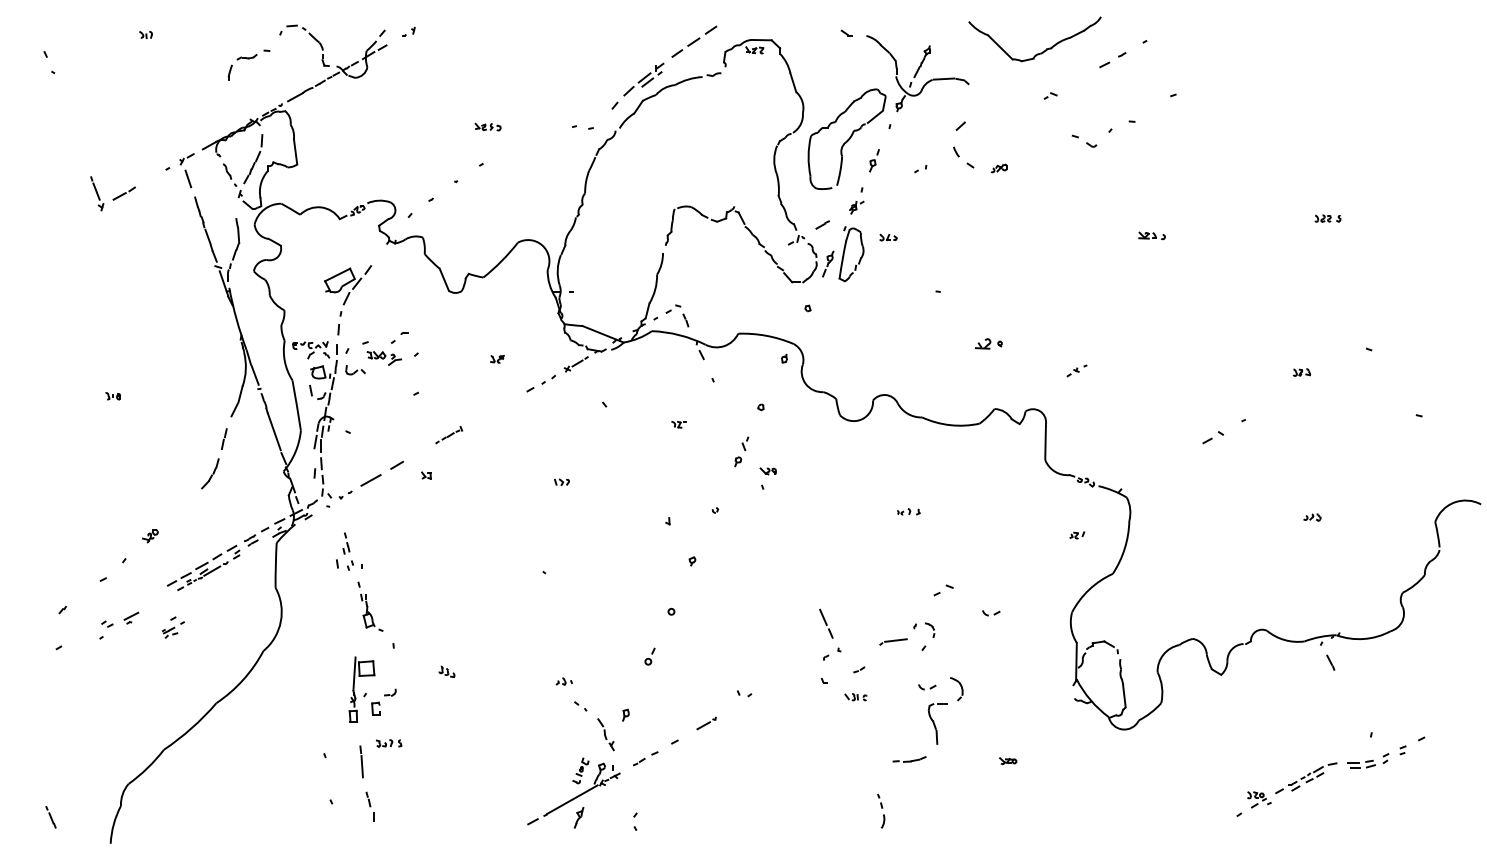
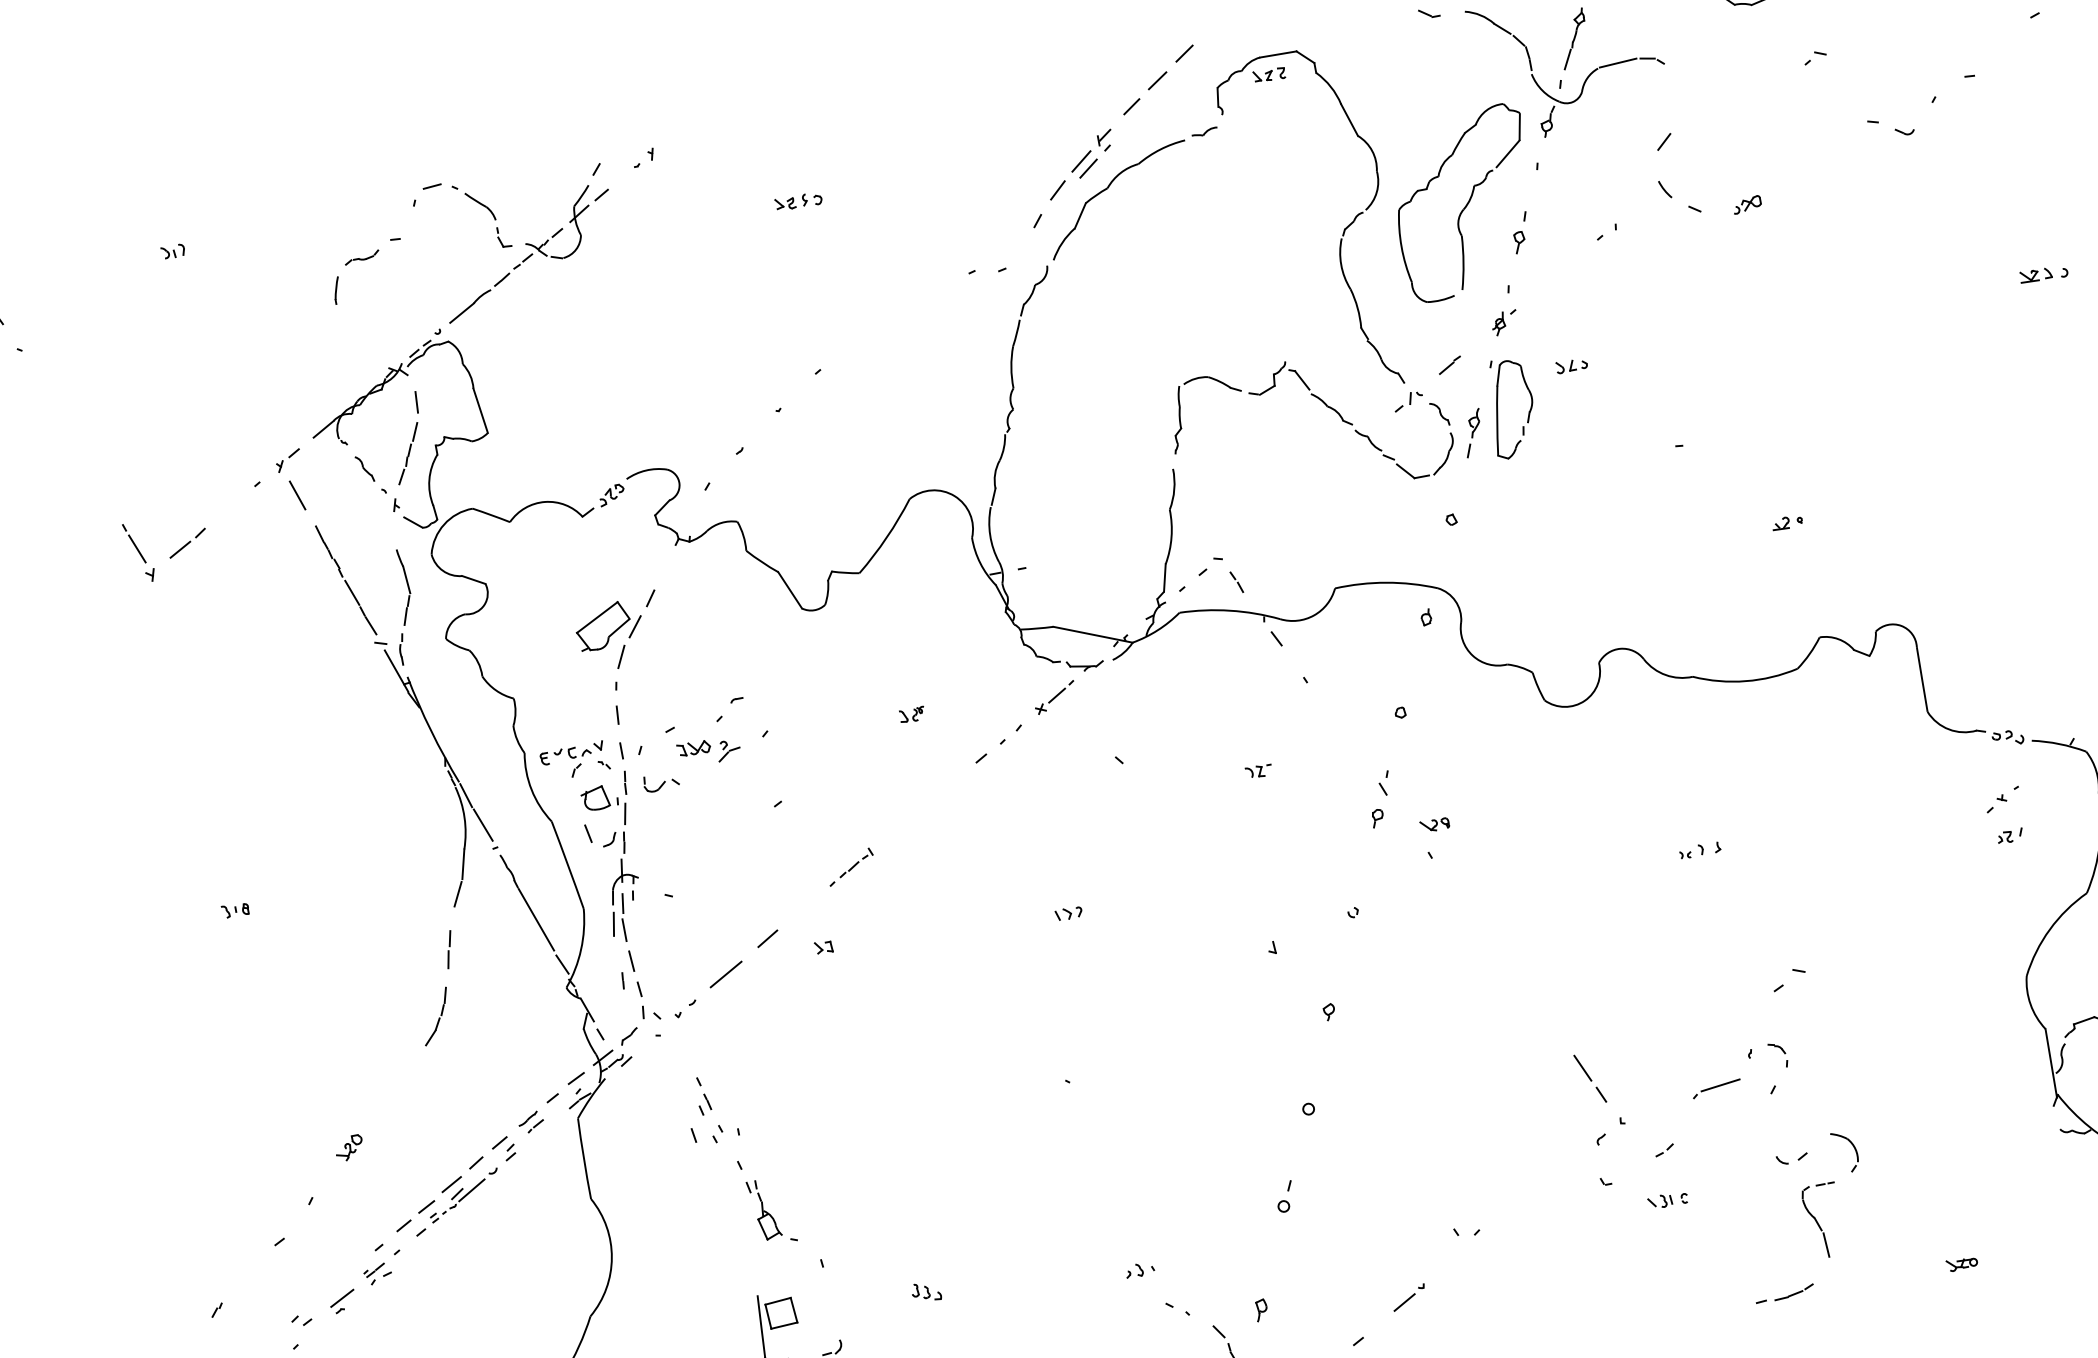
part: (487, 126) -> (797, 200), moved
part: (988, 343) -> (1786, 522), size x0.62
part: (1076, 370) -> (2001, 798), moved
part: (991, 613) -> (1882, 1004), removed
part: (173, 627) -> (382, 1263), moved

